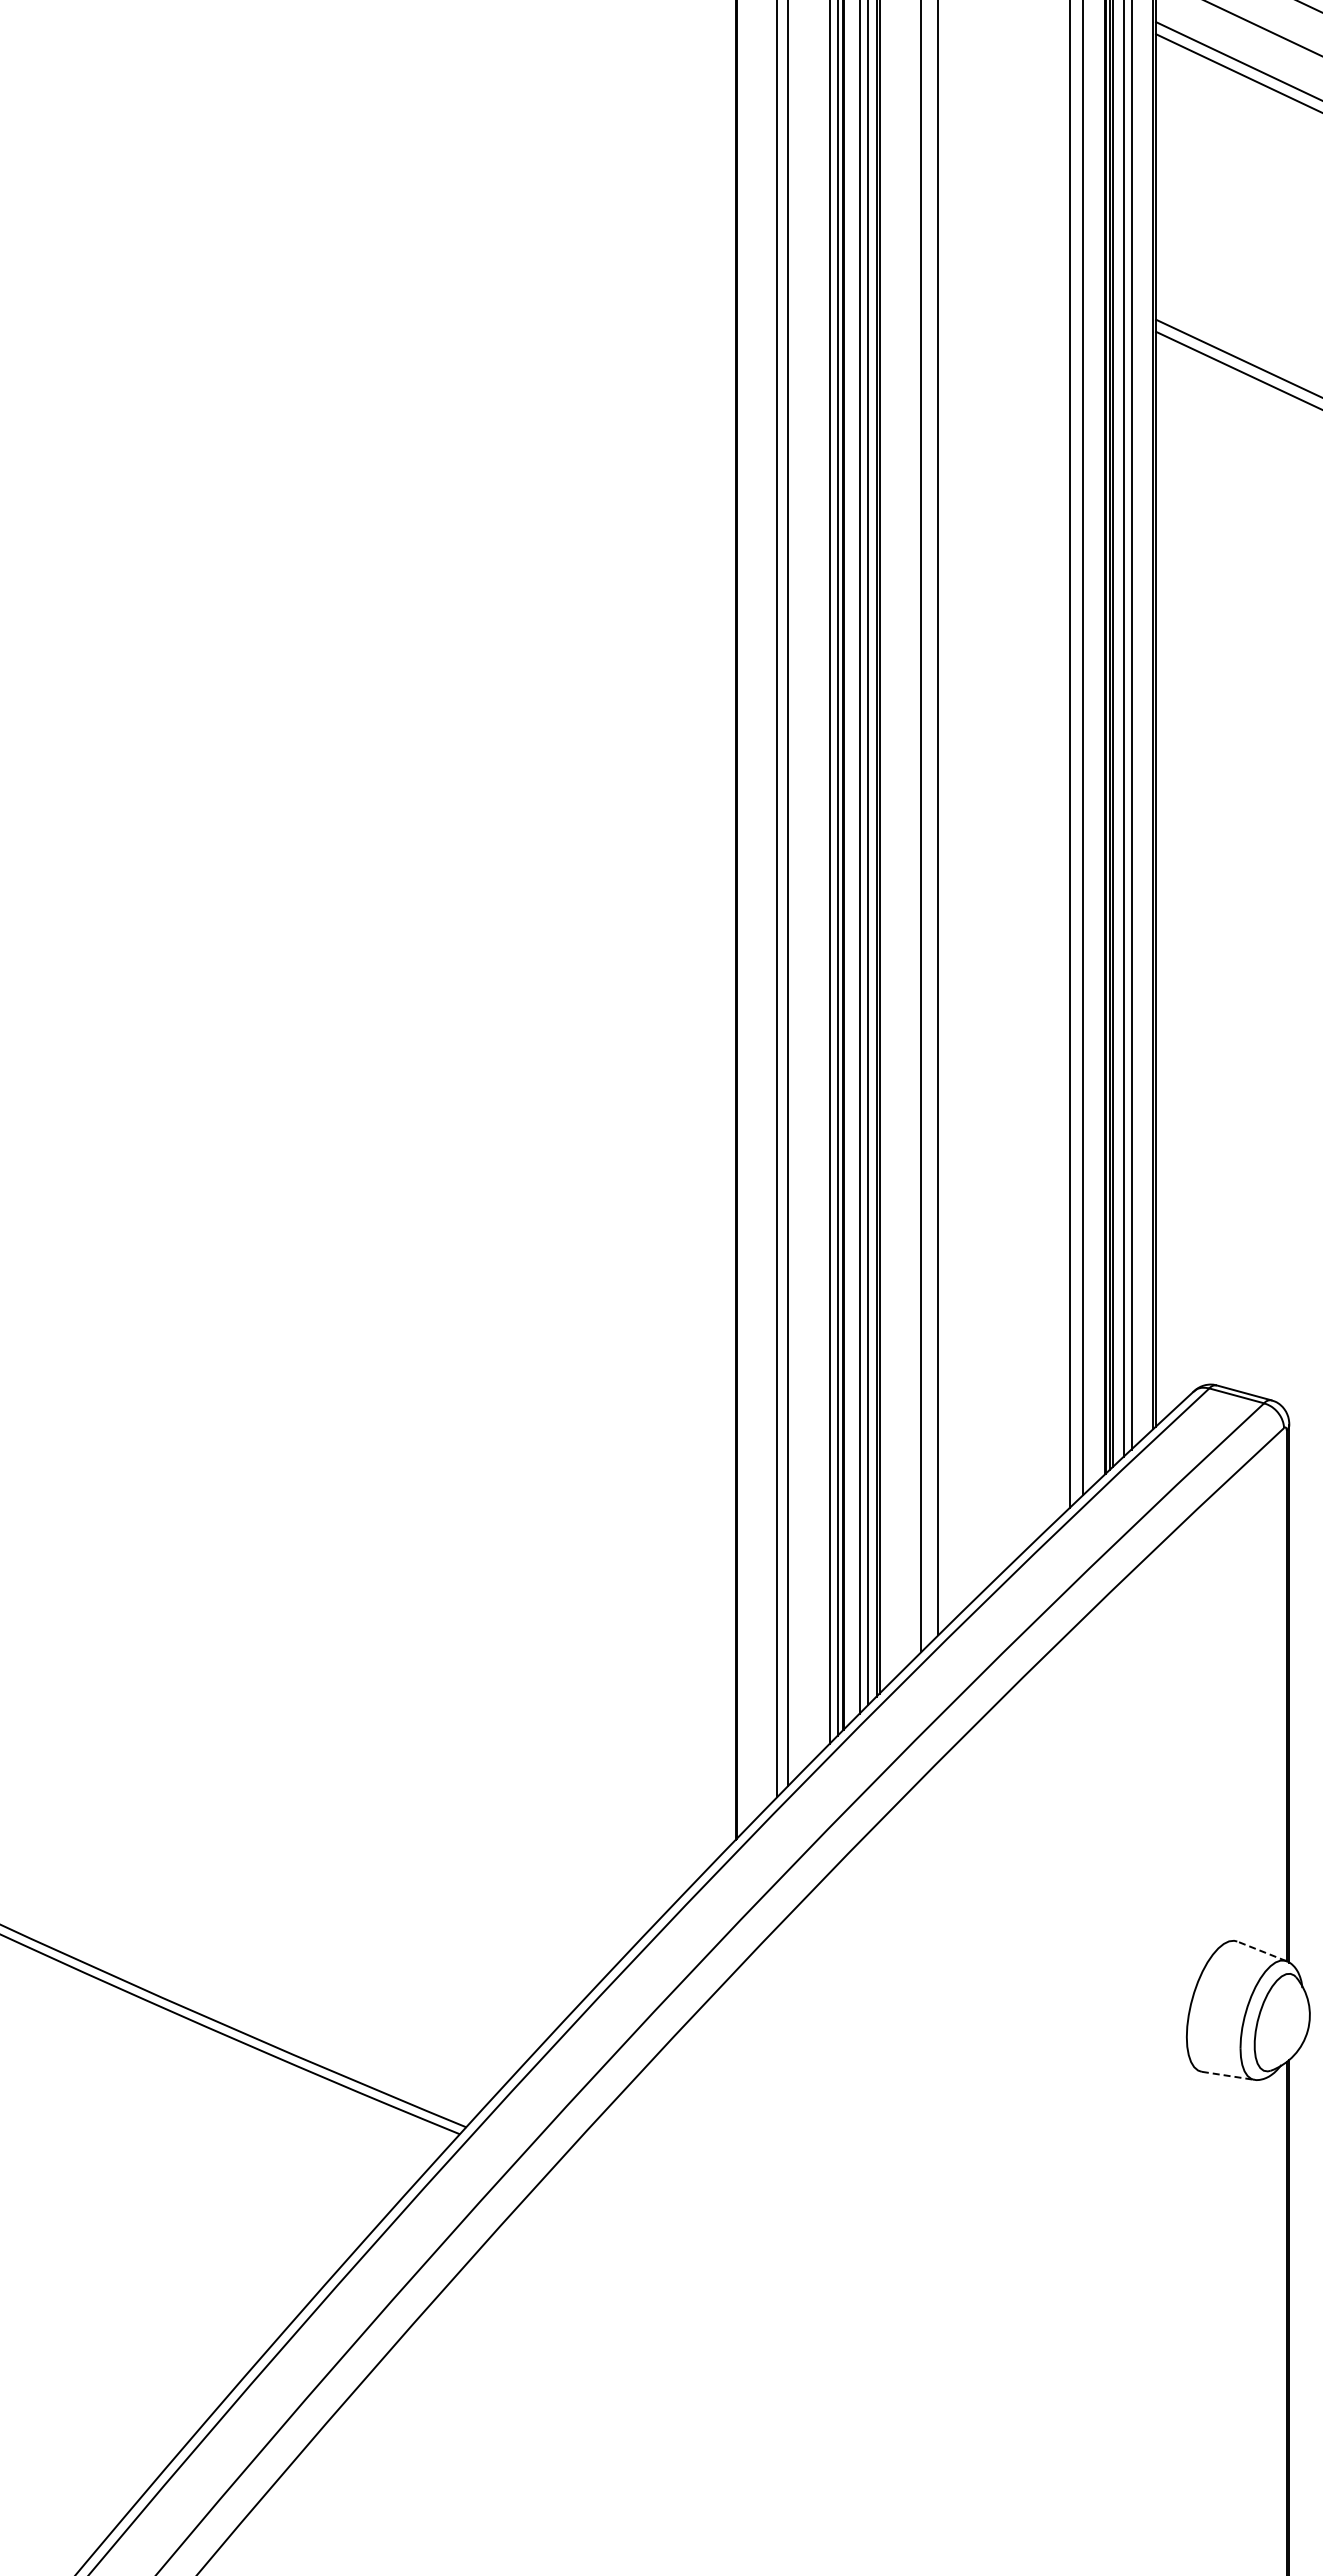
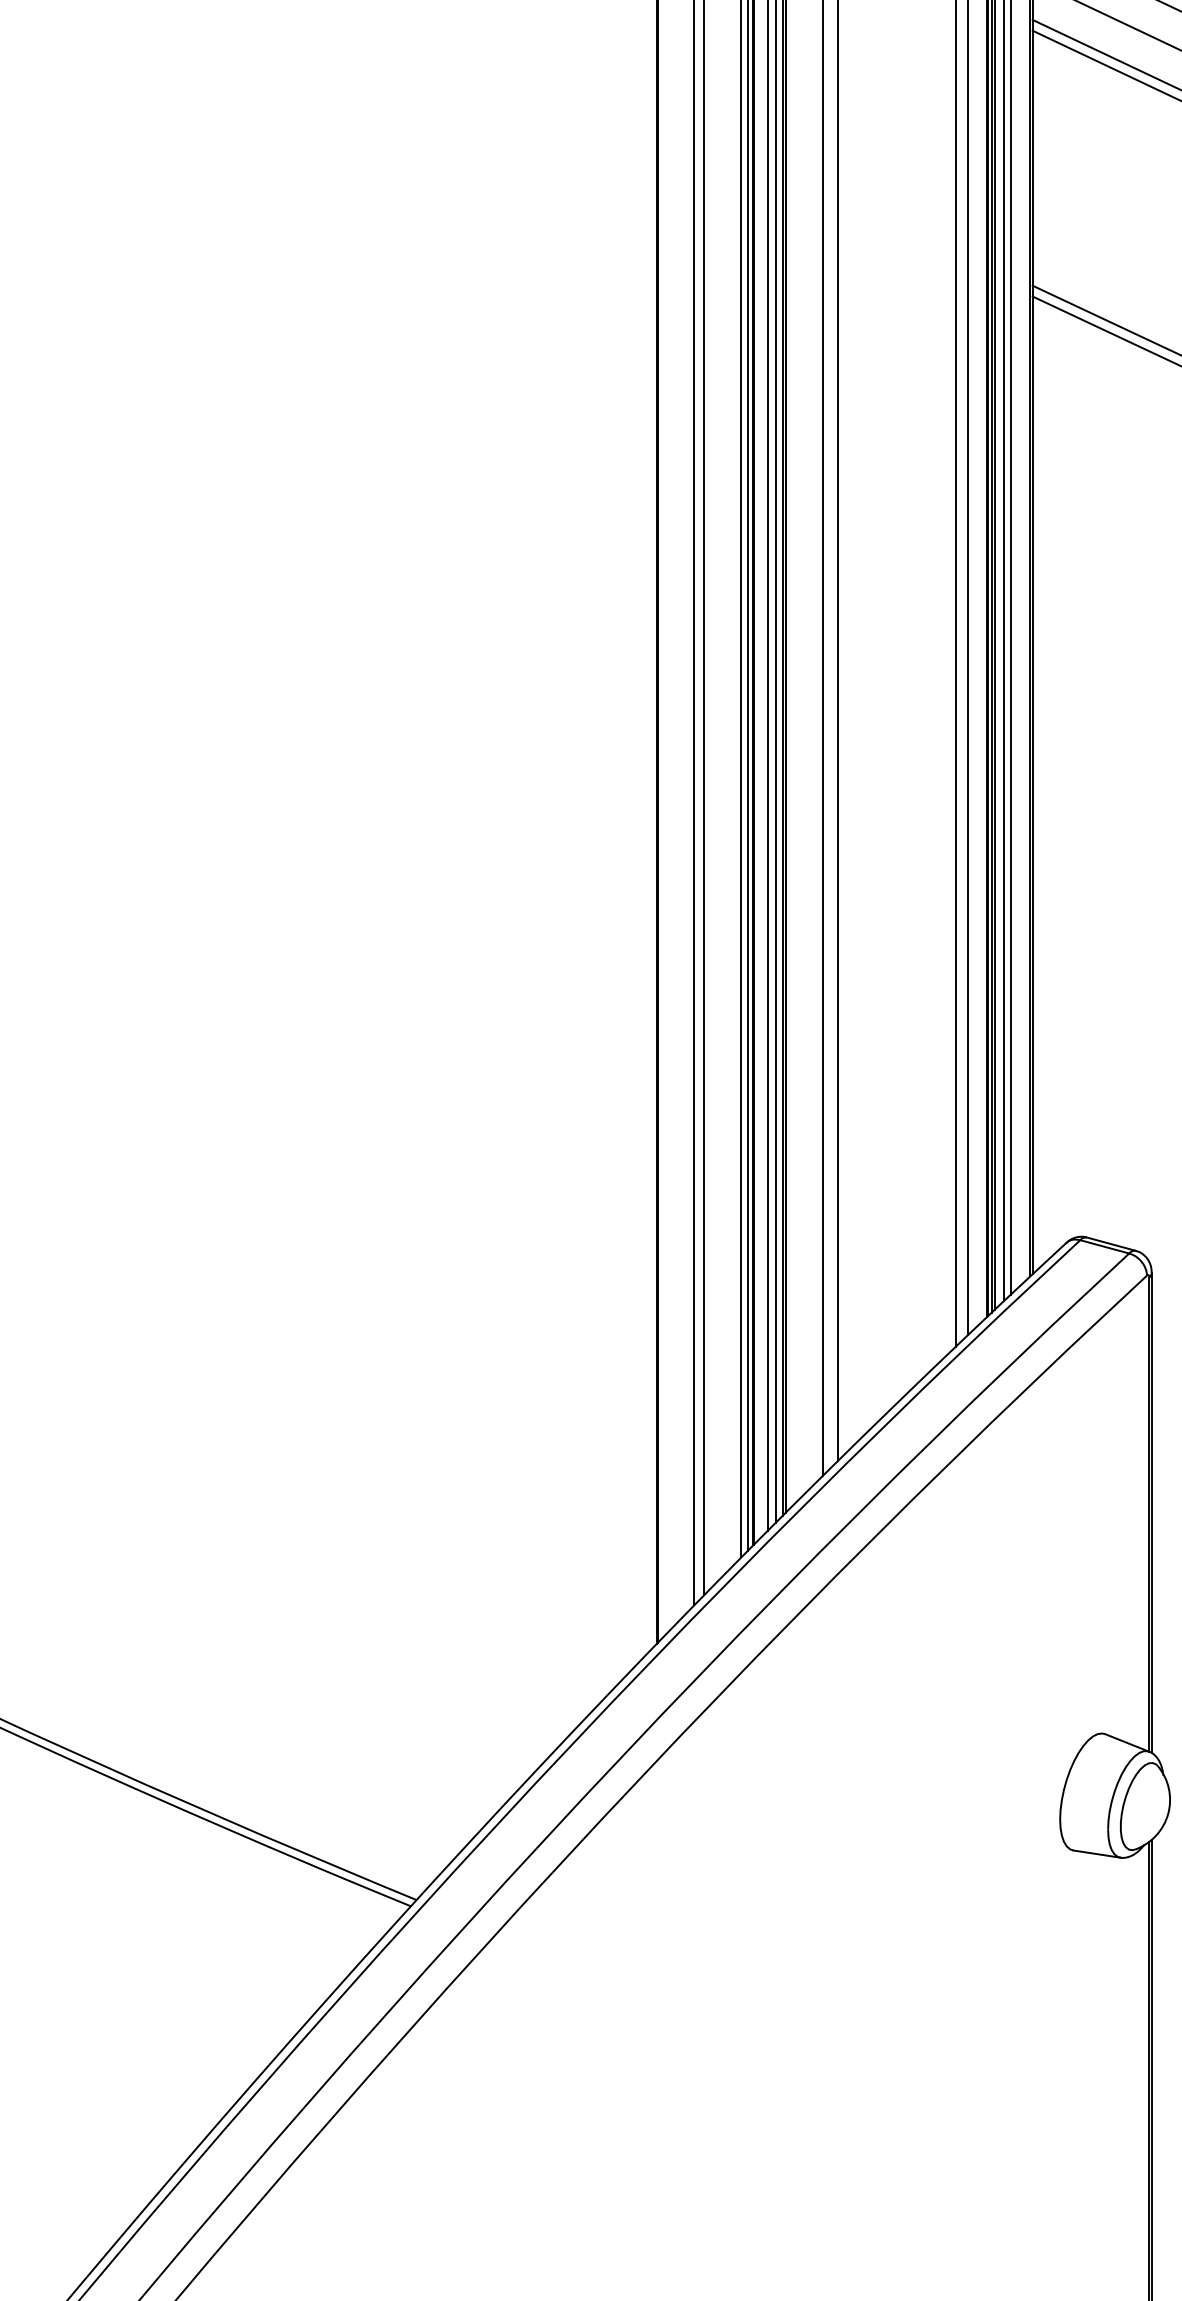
line: (1261, 1951) -> (1126, 1743), dashed -> solid
line: (1228, 2075) -> (1097, 1853), dashed -> solid

